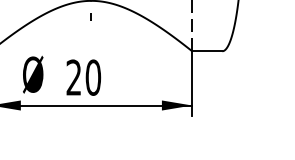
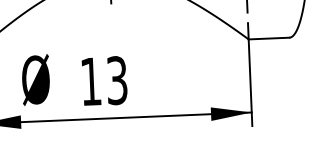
text: (83, 77) -> (103, 80), 20 -> 13

